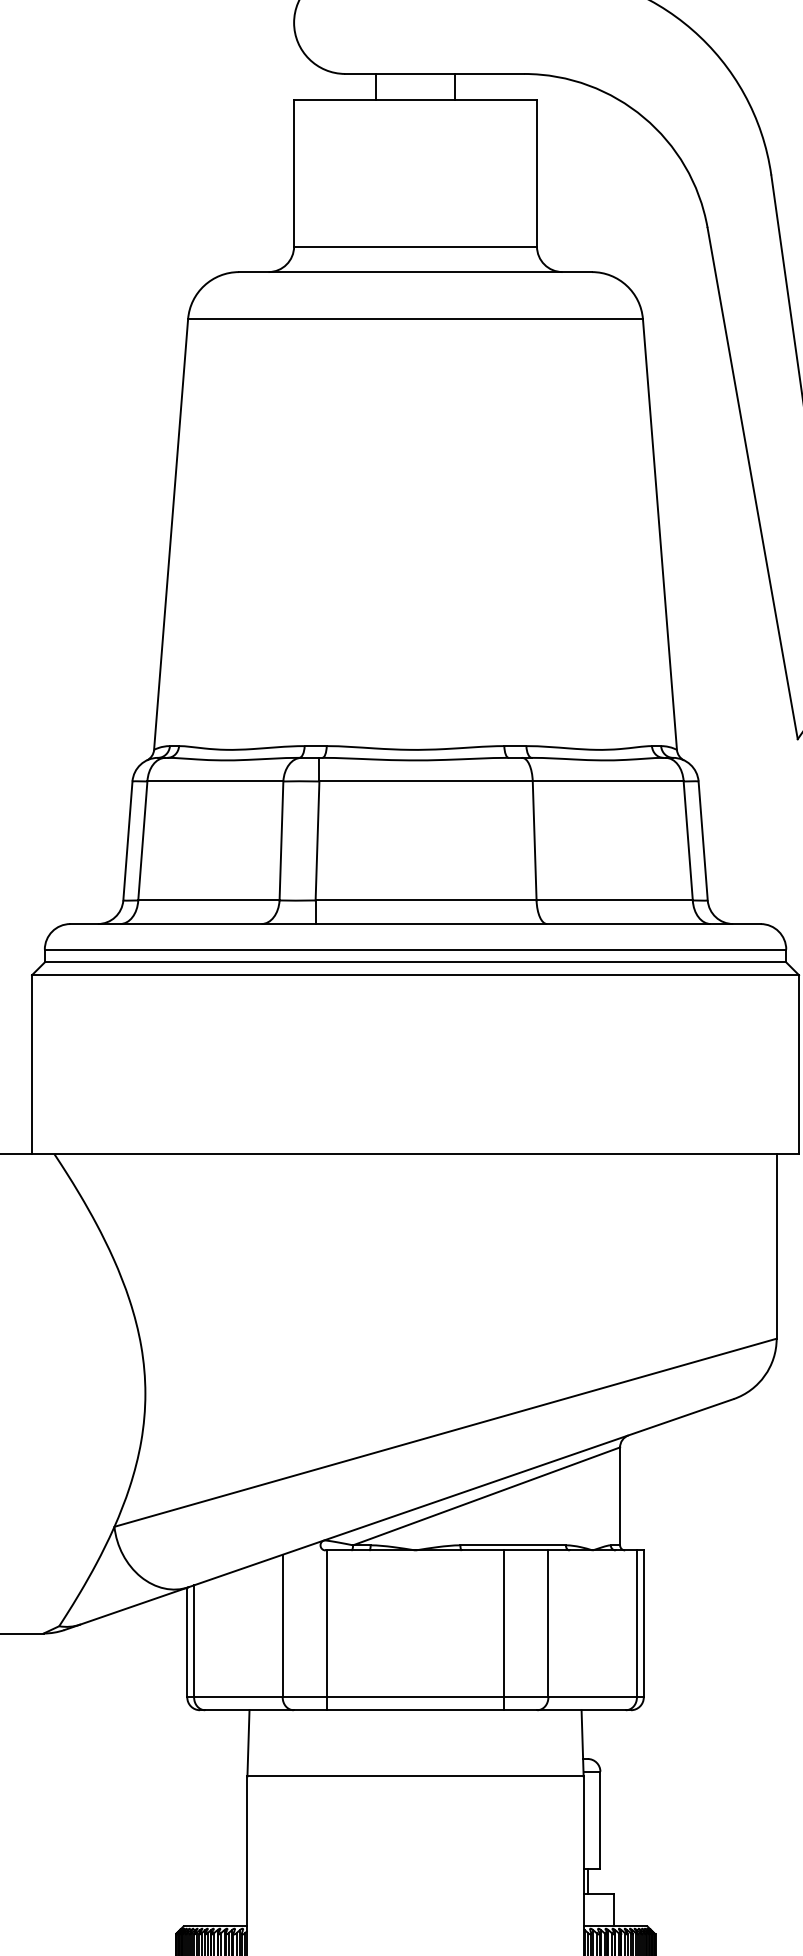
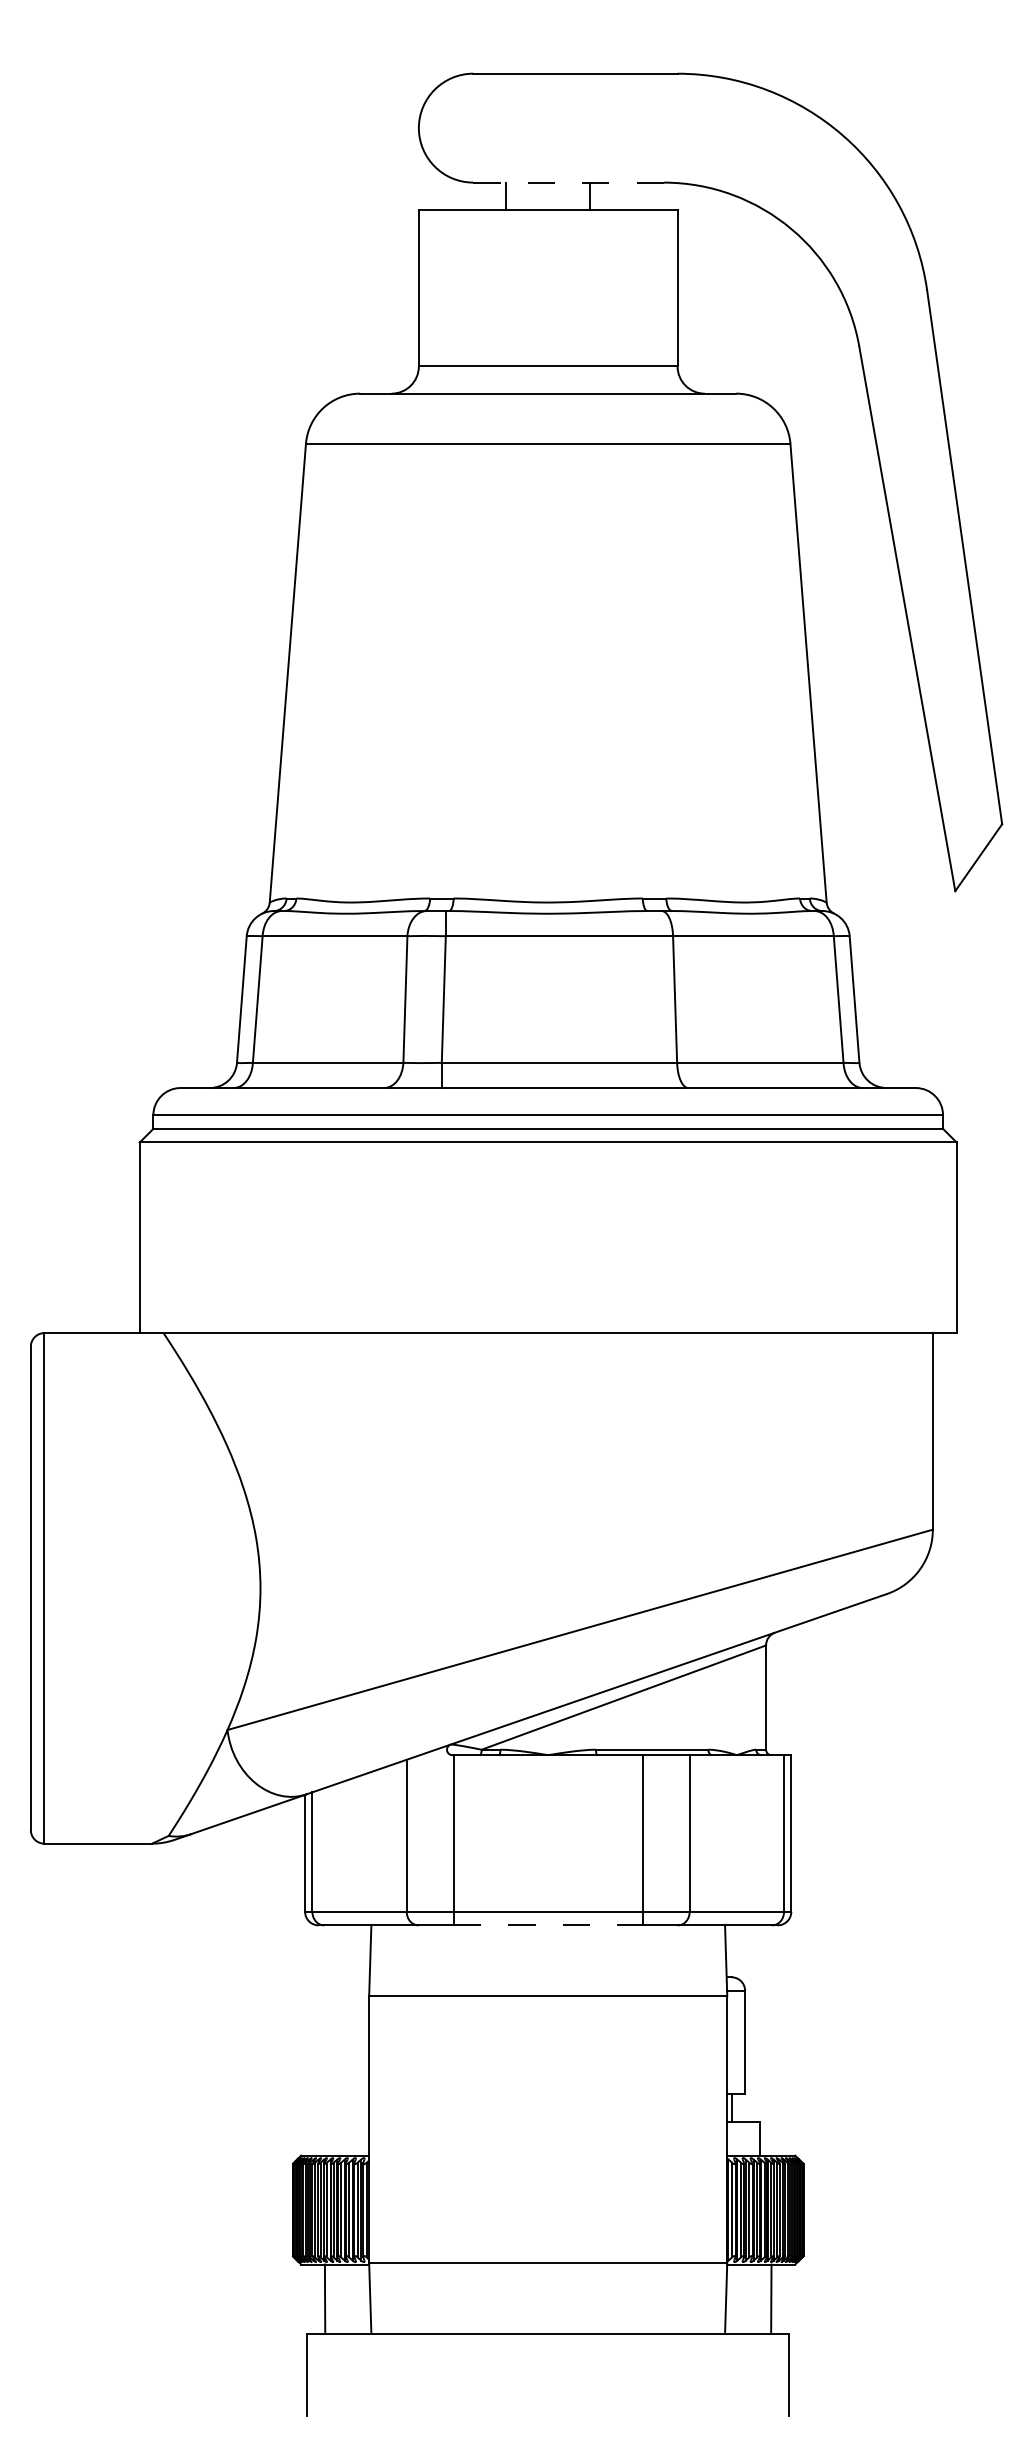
line: (435, 73) -> (569, 182), solid -> dashed
line: (415, 1710) -> (548, 1925), solid -> dashed

